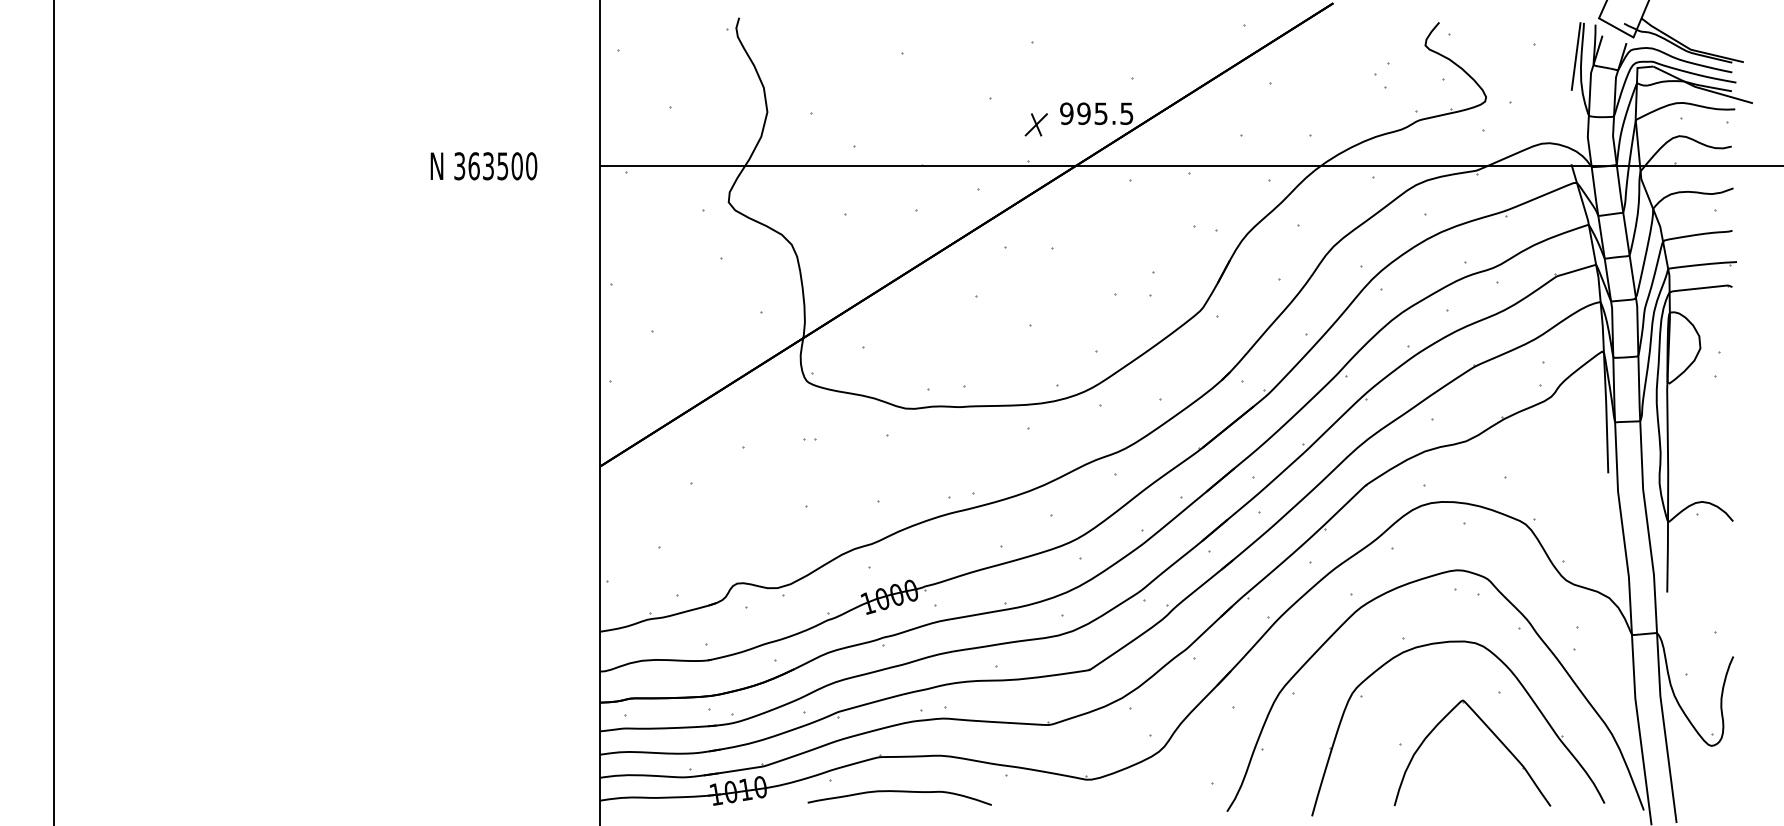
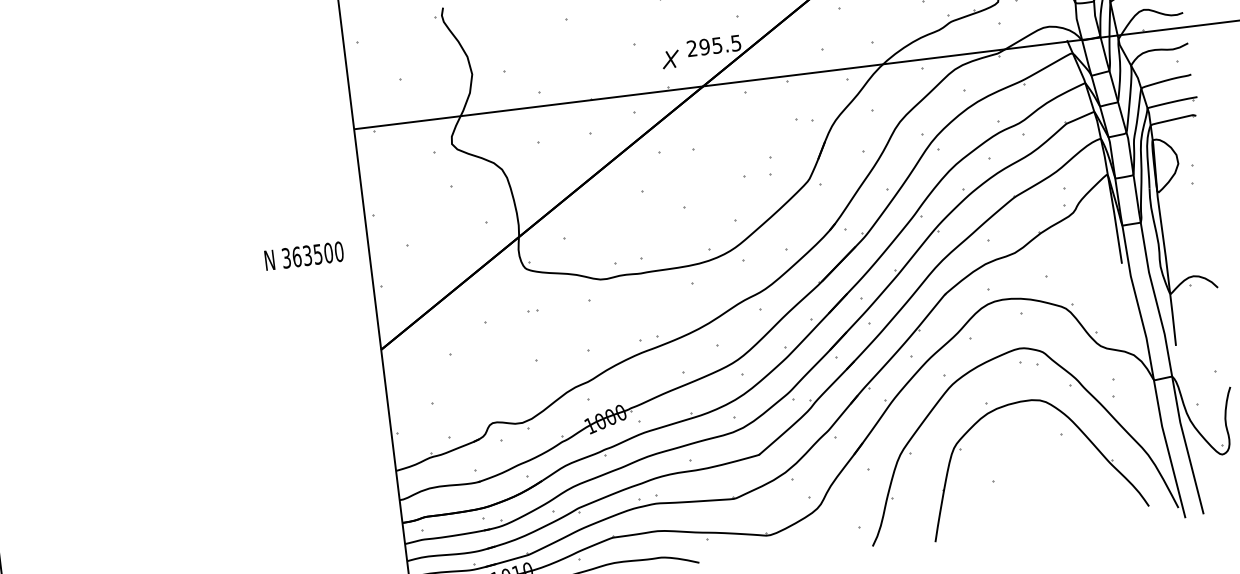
text: (1066, 113) -> (691, 48), 995.5 -> 295.5
text: (483, 166) -> (303, 256), moved
part: (1491, 732) -> (1059, 464), removed

